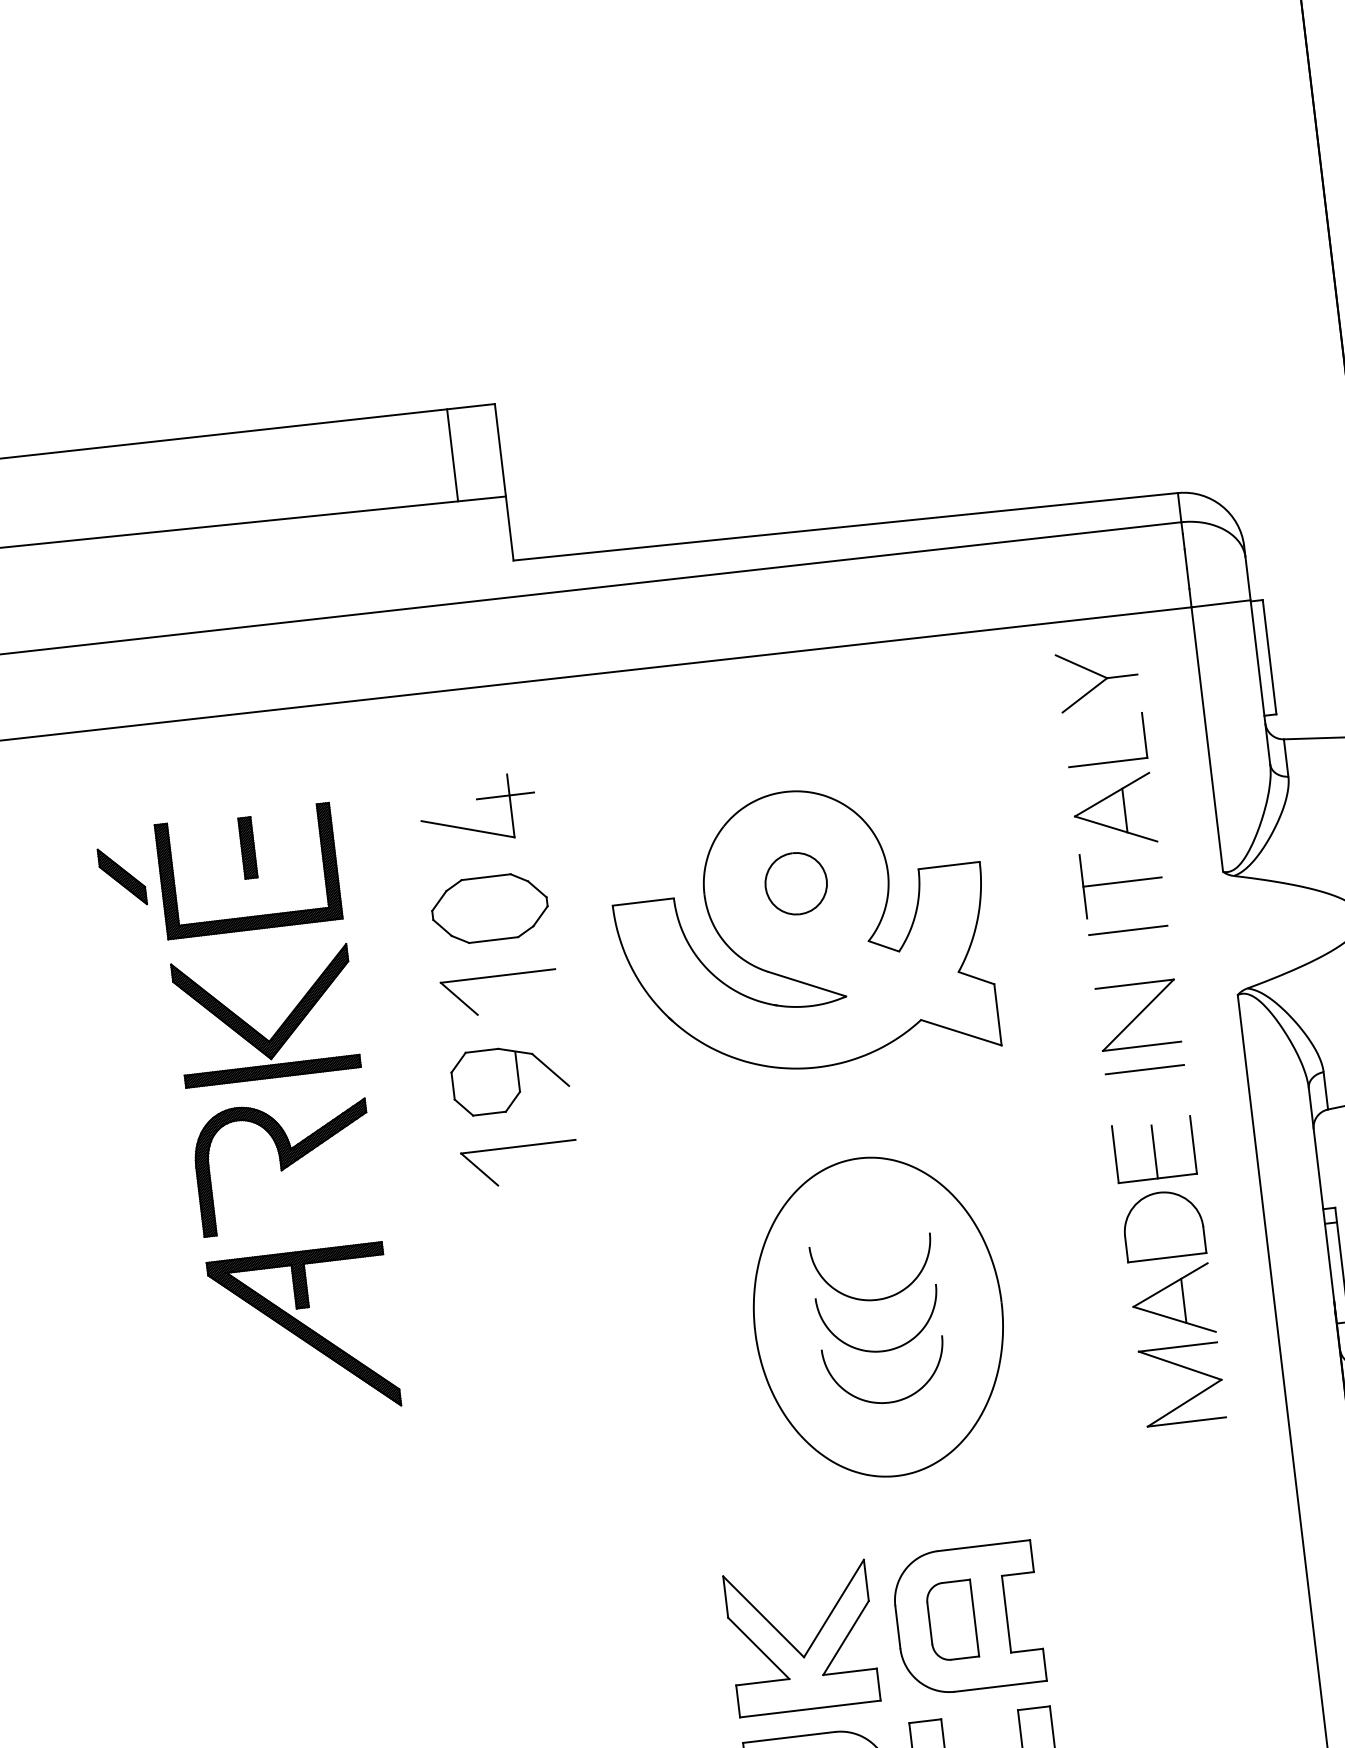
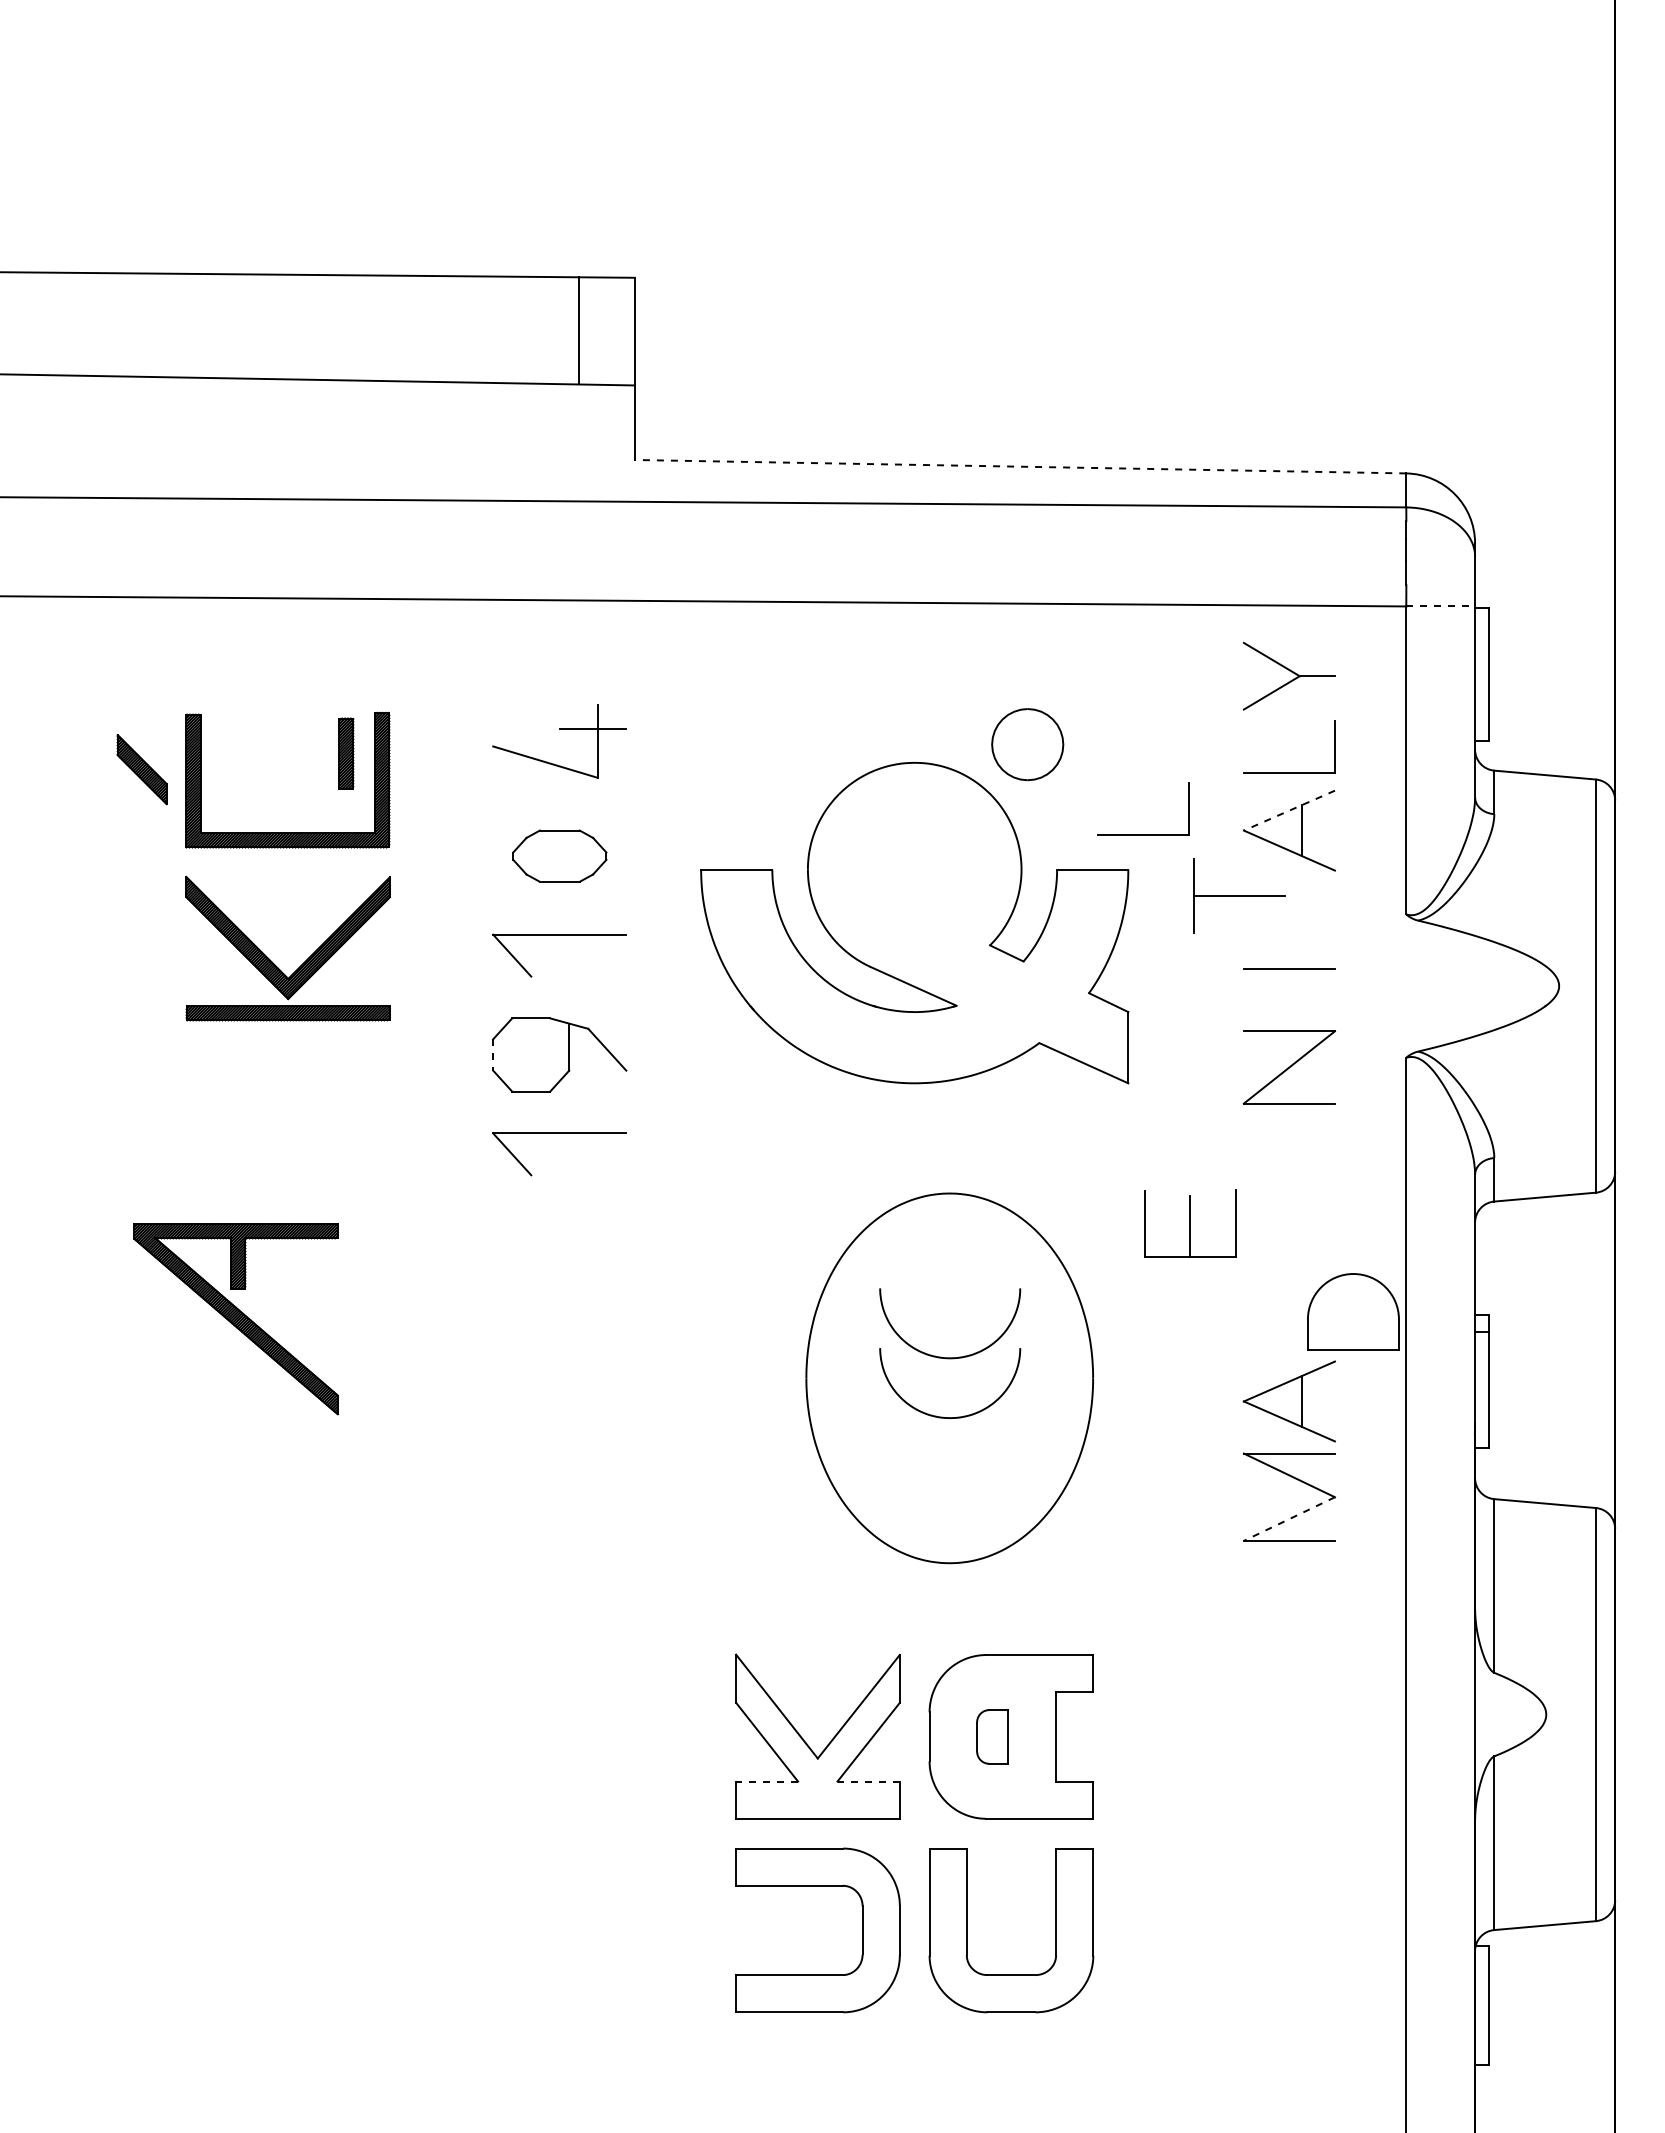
line: (845, 526) -> (1020, 466), solid -> dashed
line: (1221, 603) -> (1441, 606), solid -> dashed
line: (1112, 794) -> (1289, 810), solid -> dashed
part: (989, 830) -> (1143, 834), added
part: (248, 847) -> (346, 753), moved
part: (1122, 881) -> (1239, 895), moved
part: (796, 883) -> (1027, 744), moved
part: (489, 907) -> (559, 855), size x0.7
line: (1144, 1069) -> (1288, 1130), removed
line: (453, 1085) -> (493, 1054), solid -> dashed
part: (1154, 1149) -> (1190, 1223), moved
part: (284, 1164) -> (288, 1121), removed
part: (1163, 1224) -> (1353, 1311), moved
part: (303, 1334) -> (235, 1319), moved
curve: (885, 1401) -> (946, 1476), removed
line: (1184, 1403) -> (1289, 1519), solid -> dashed
part: (951, 1620) -> (992, 1736), size x0.6
line: (849, 1671) -> (868, 1781), solid -> dashed
line: (763, 1682) -> (767, 1781), solid -> dashed

